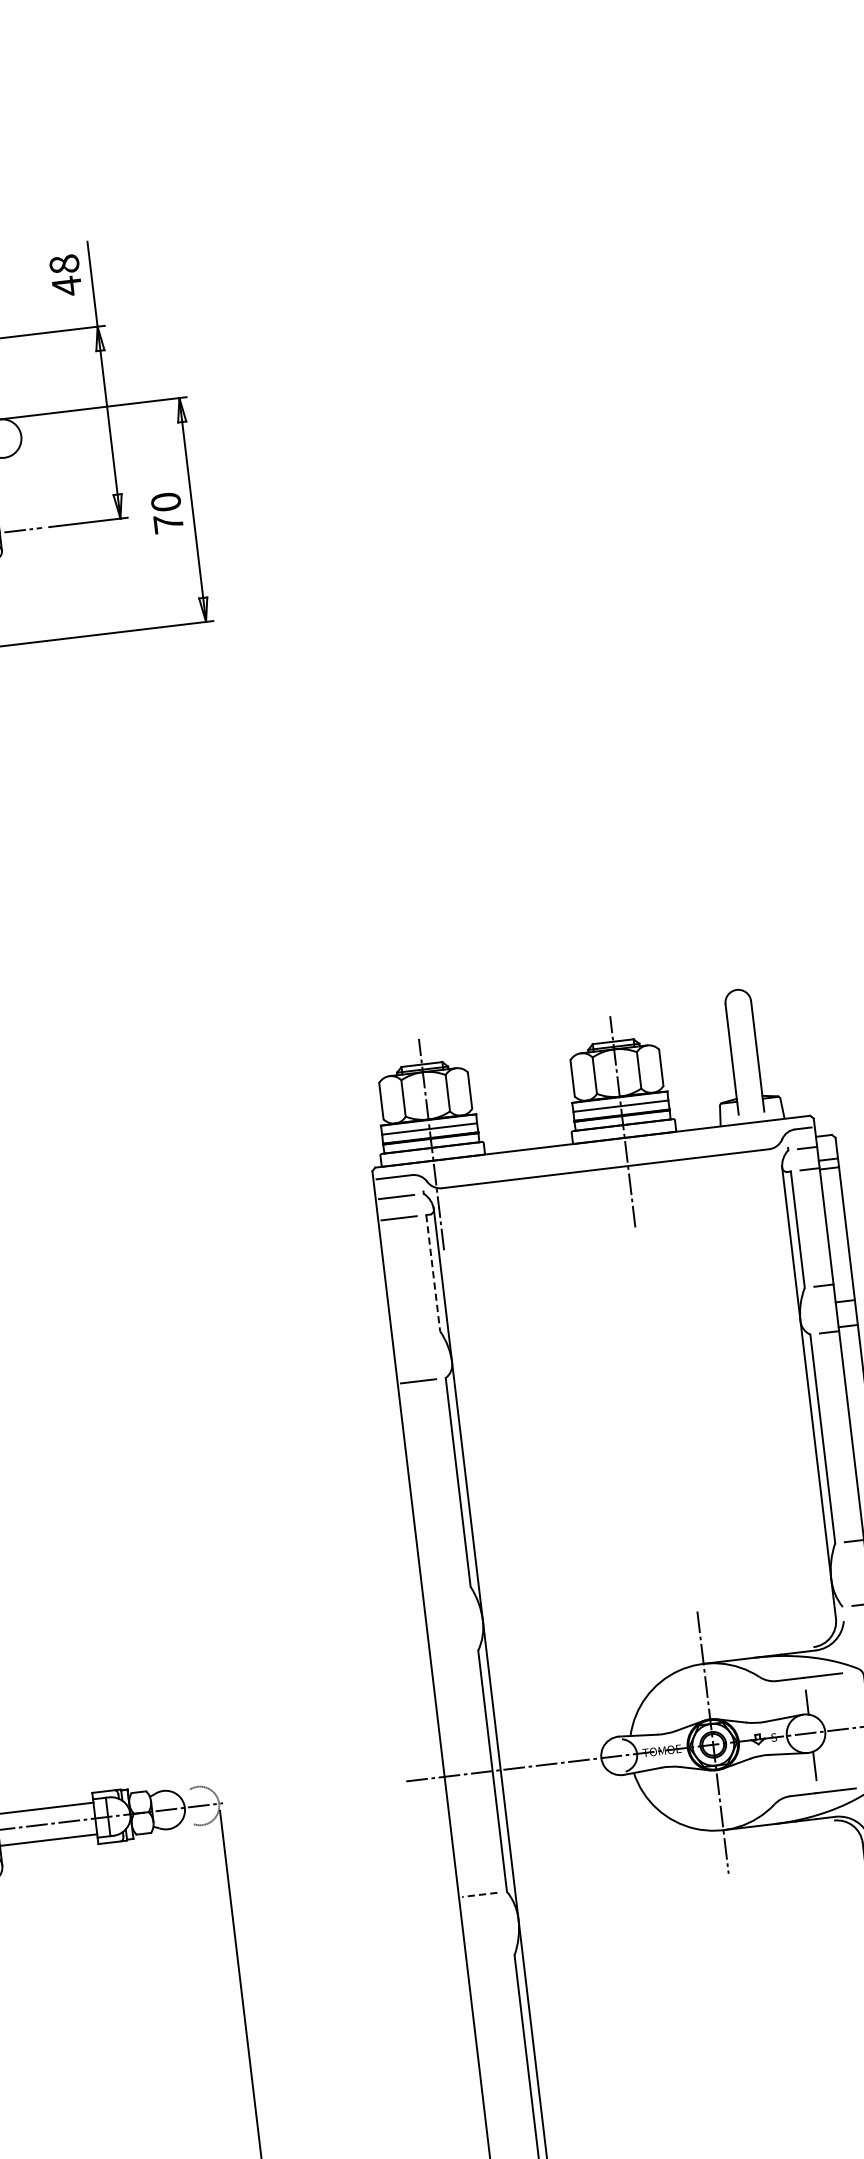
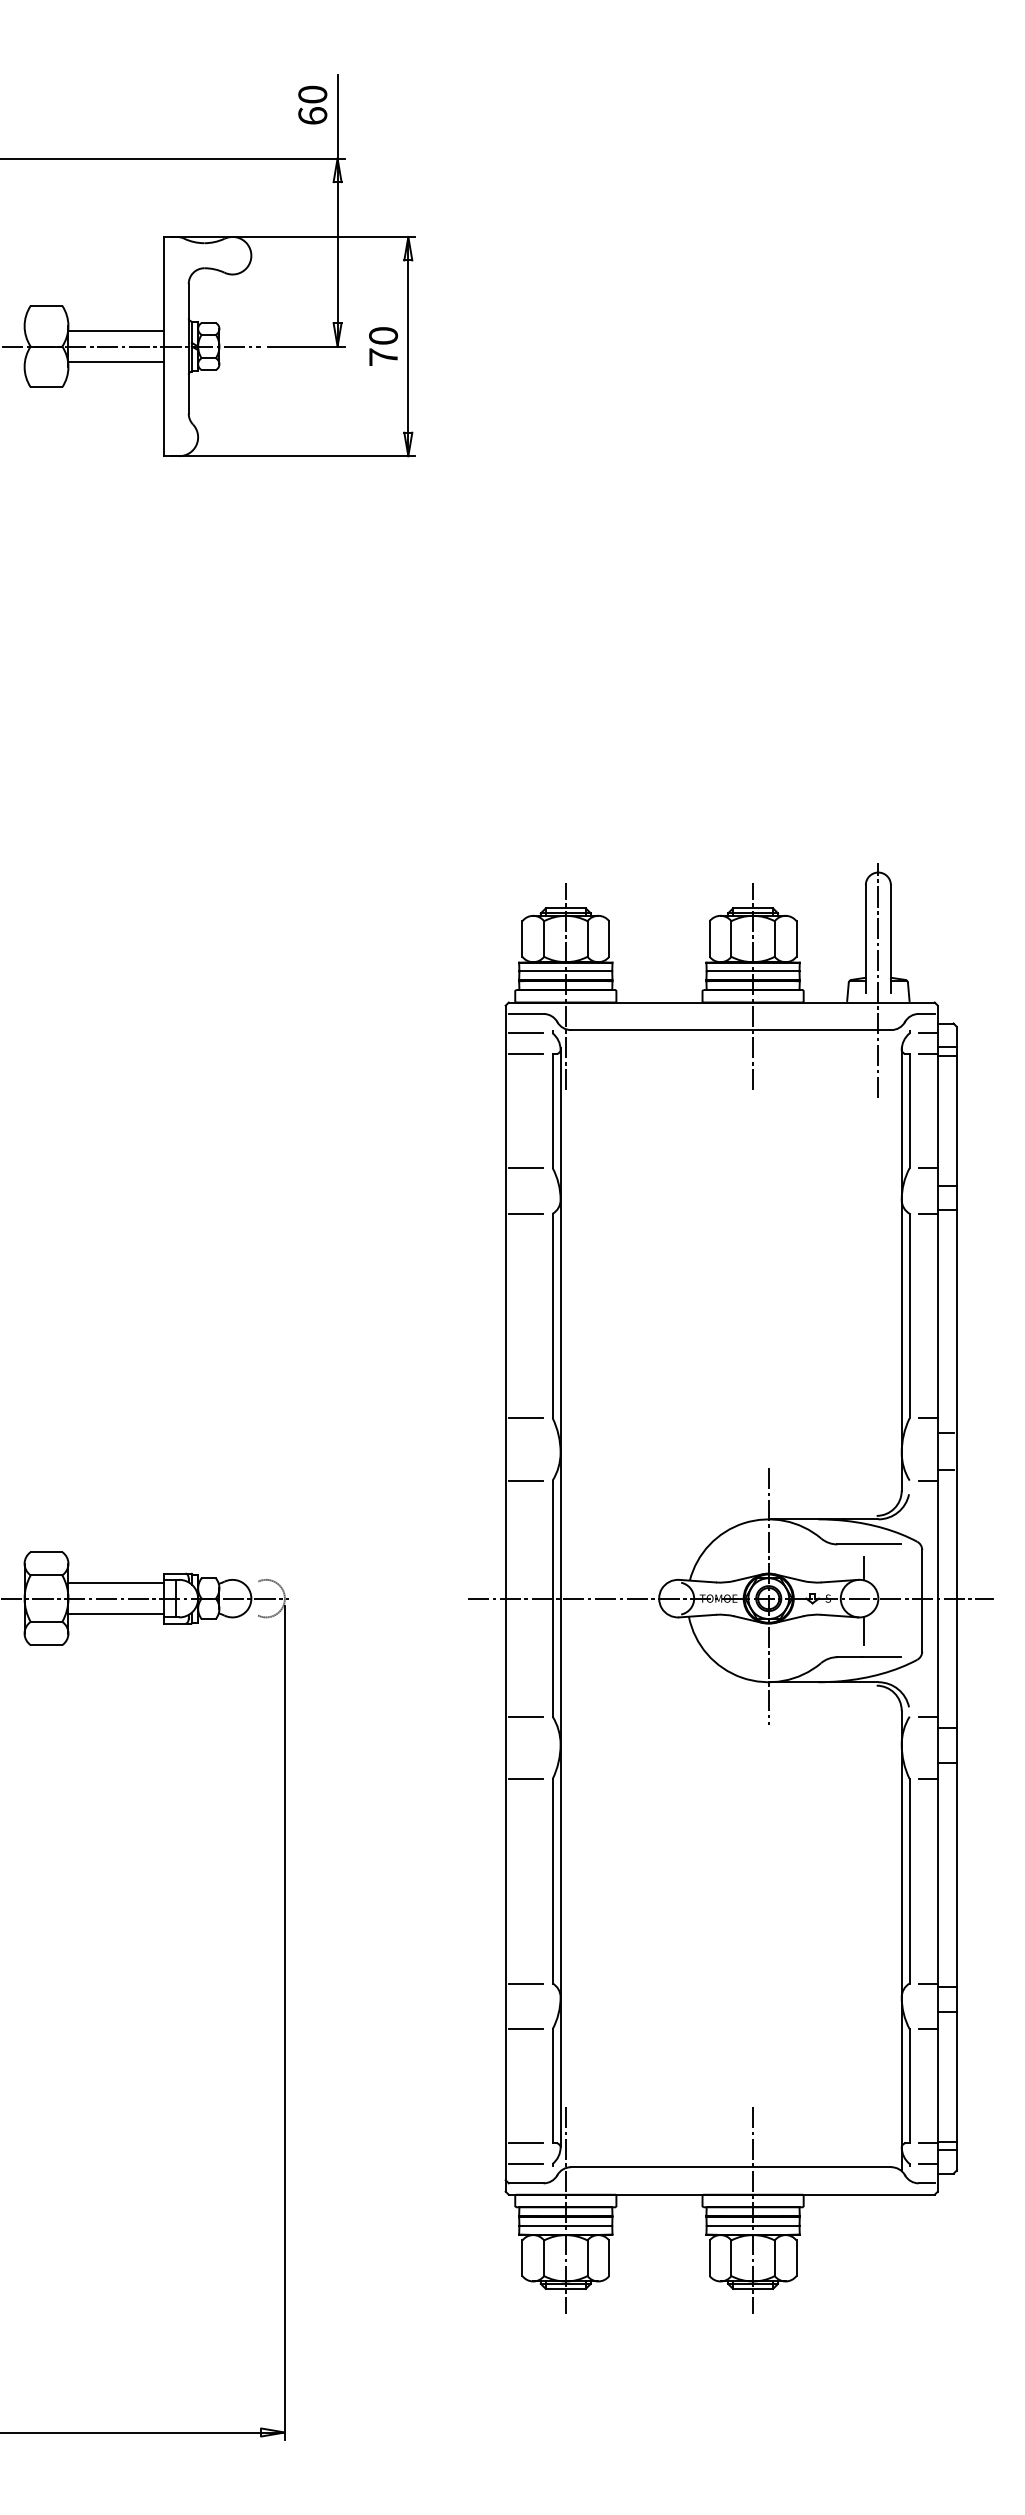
text: (65, 275) -> (312, 105), 48 -> 60
line: (750, 1100) -> (878, 980), added
line: (433, 1273) -> (552, 1111), dashed -> solid
line: (412, 1335) -> (525, 1168), added
line: (442, 1590) -> (525, 1418), added
line: (450, 1653) -> (525, 1480), added
line: (479, 1894) -> (525, 1716), dashed -> solid
line: (486, 1959) -> (525, 1779), added

